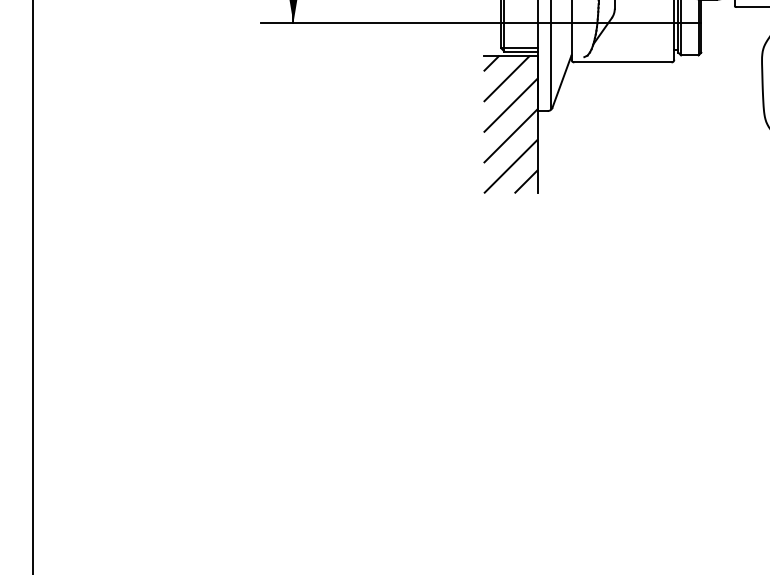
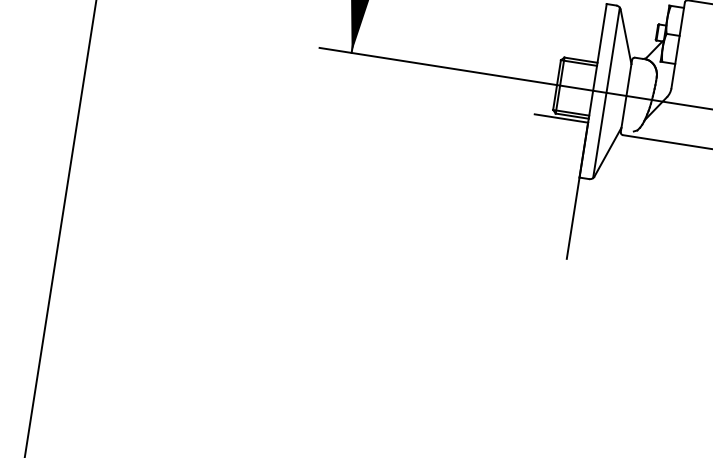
hatch: (510, 124) -> (550, 186), removed

